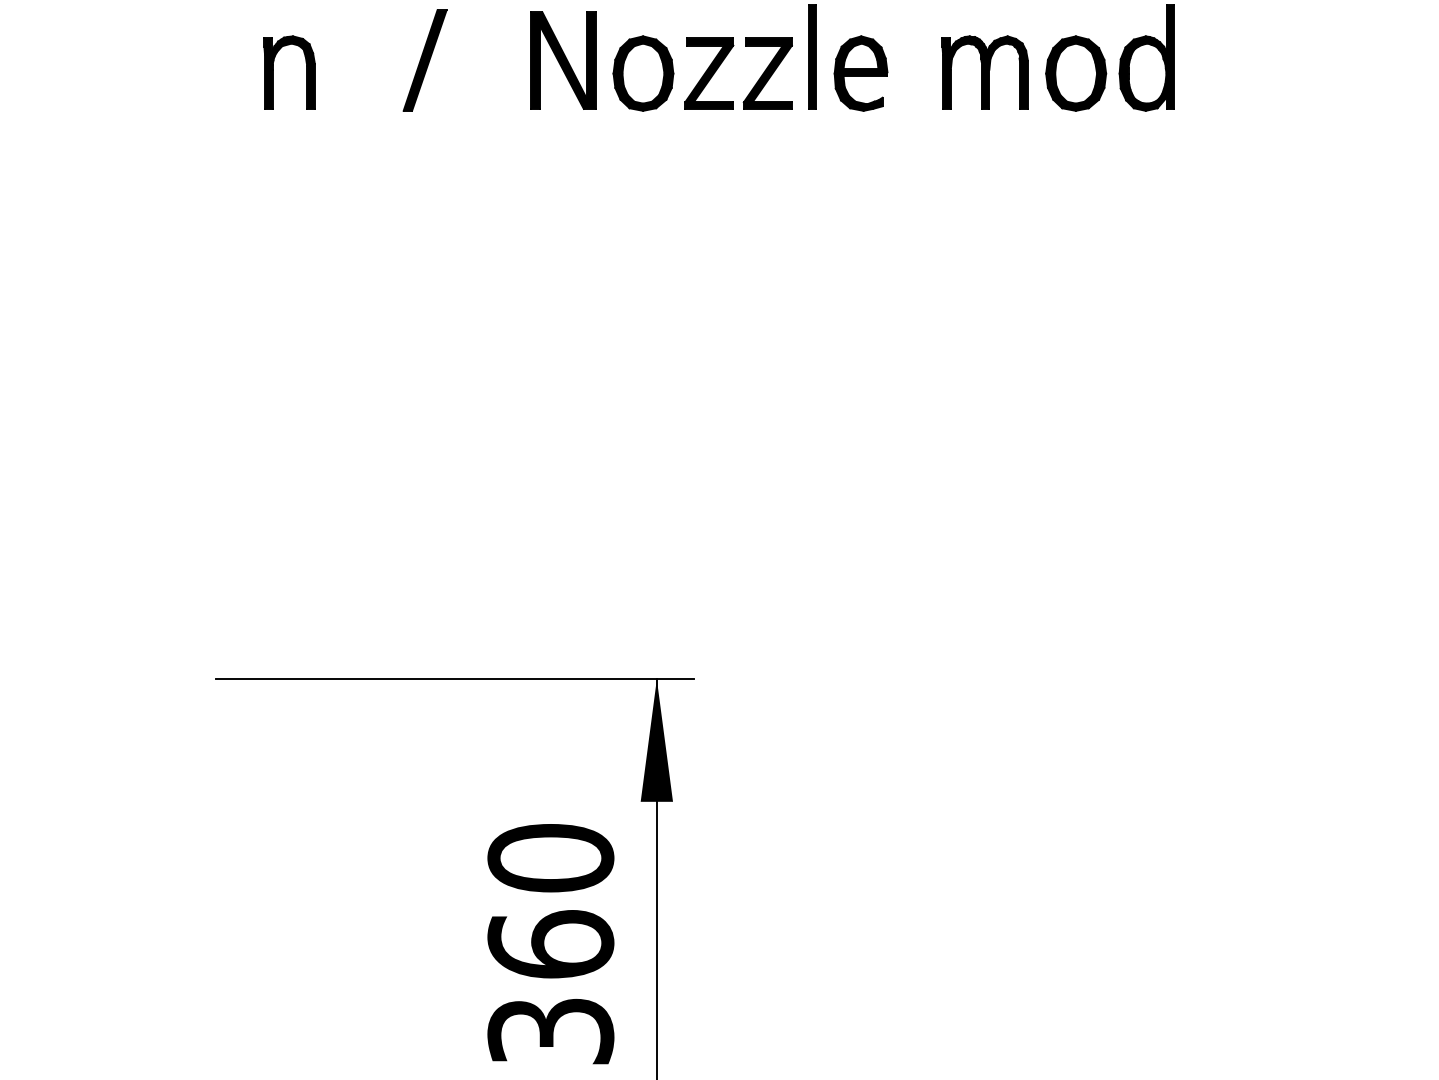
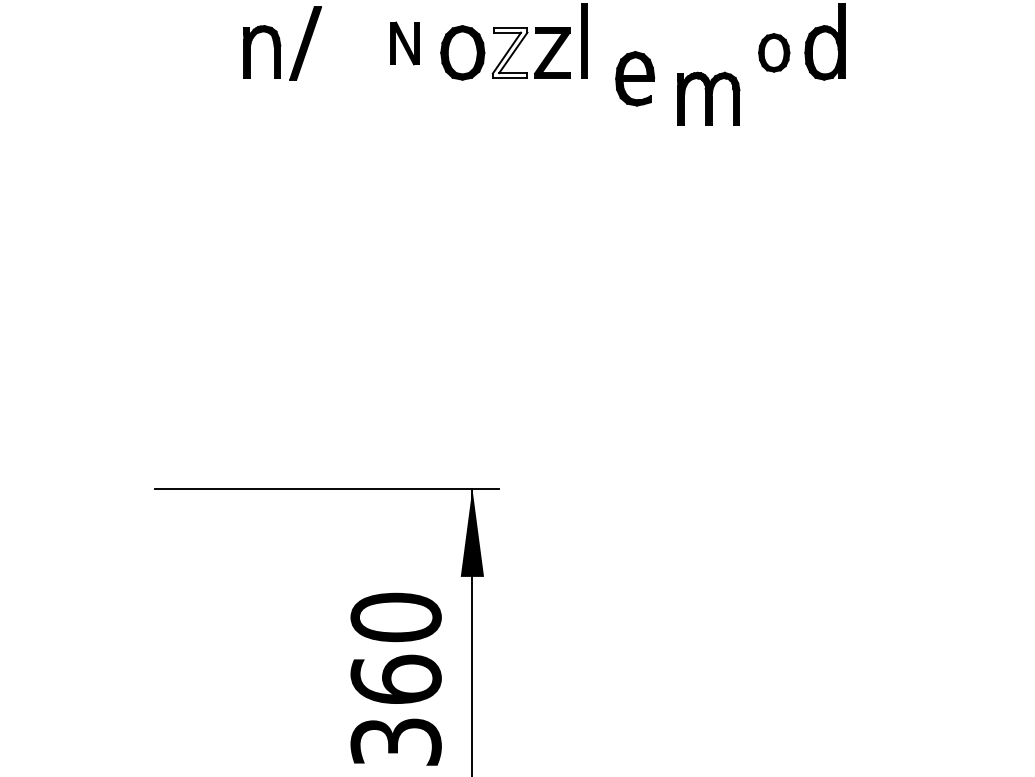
part: (563, 60) -> (405, 43), size x0.6
part: (273, 72) -> (250, 52), moved
part: (984, 72) -> (708, 98), moved
fill: (709, 73) -> (510, 52), removed
part: (860, 73) -> (634, 78), moved
part: (1076, 73) -> (774, 52), size x0.7

